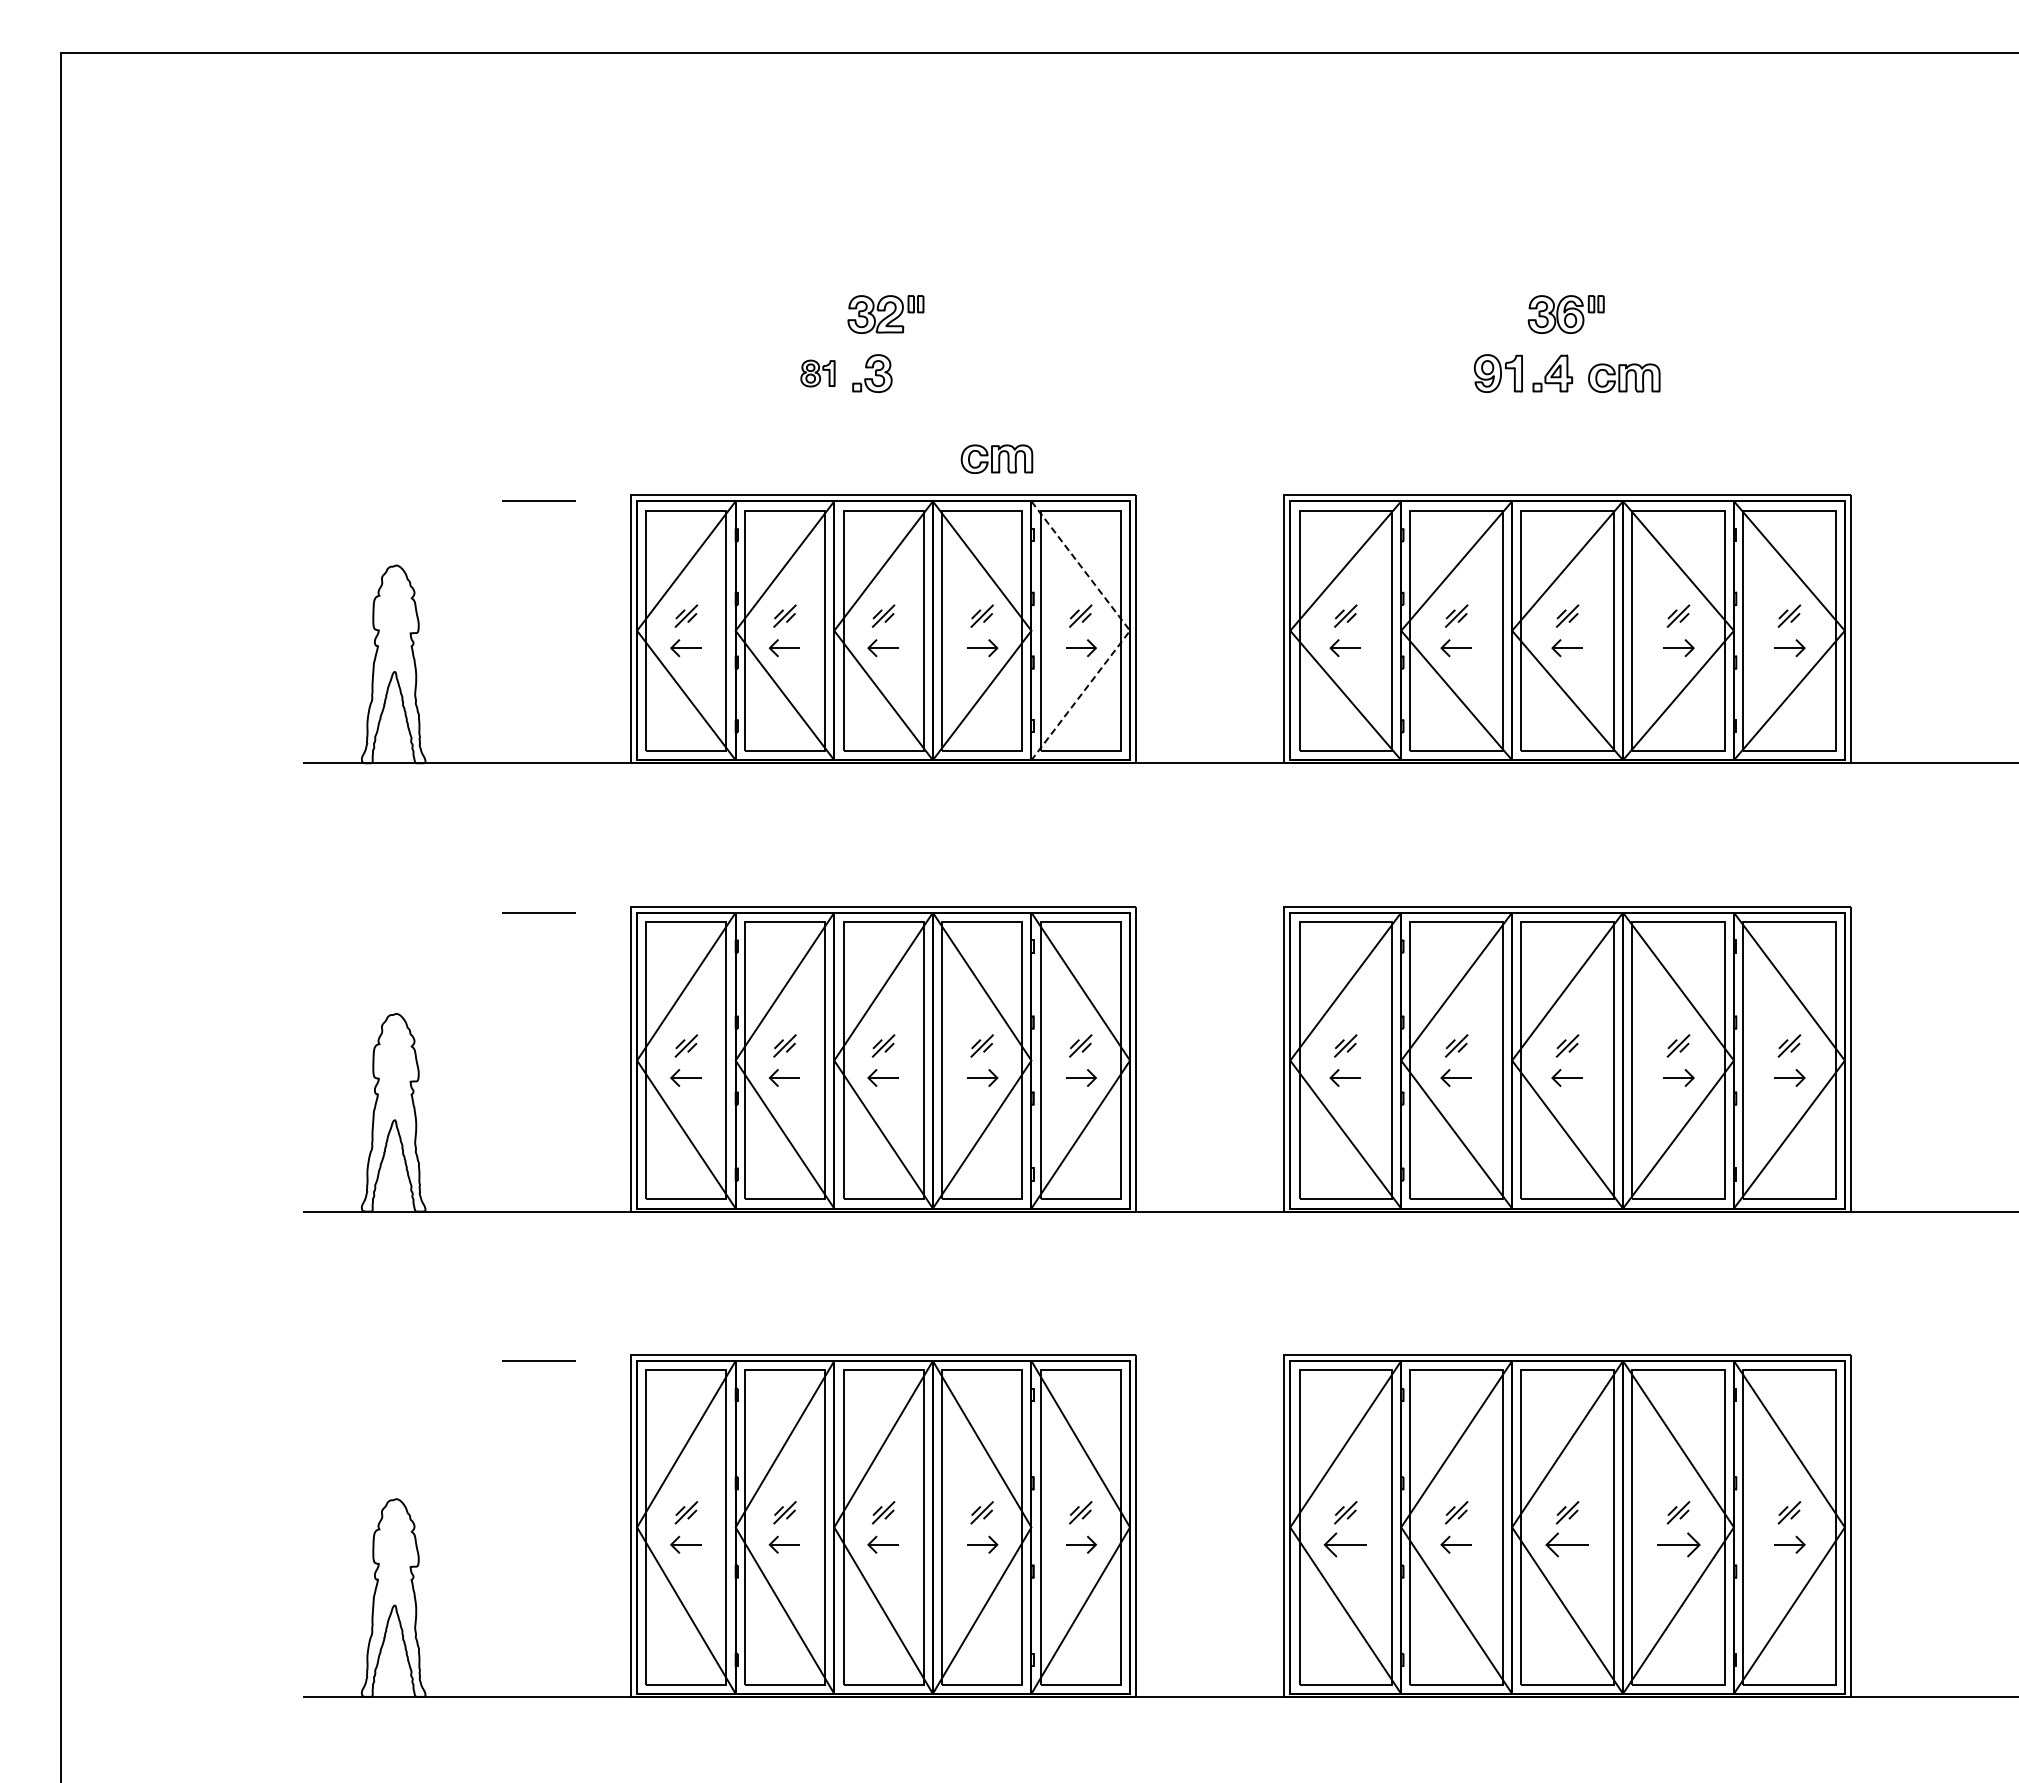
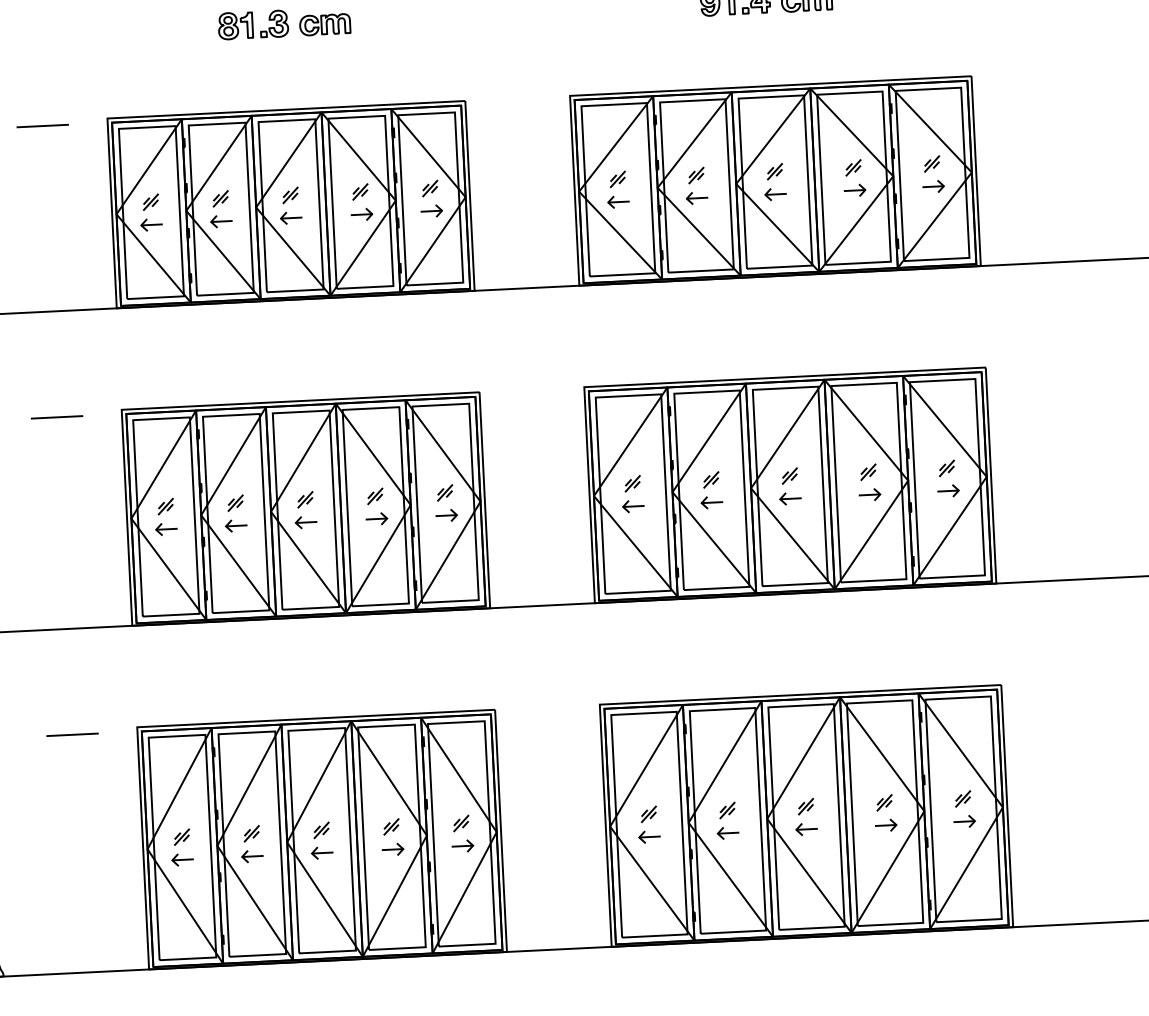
part: (817, 373) -> (235, 25), size x1.43
part: (996, 458) -> (324, 24), moved
line: (1130, 630) -> (465, 197), dashed -> solid
part: (1344, 1544) -> (649, 836), size x0.71
part: (1566, 1544) -> (806, 829), size x0.71
part: (1678, 1544) -> (885, 825), size x0.71

